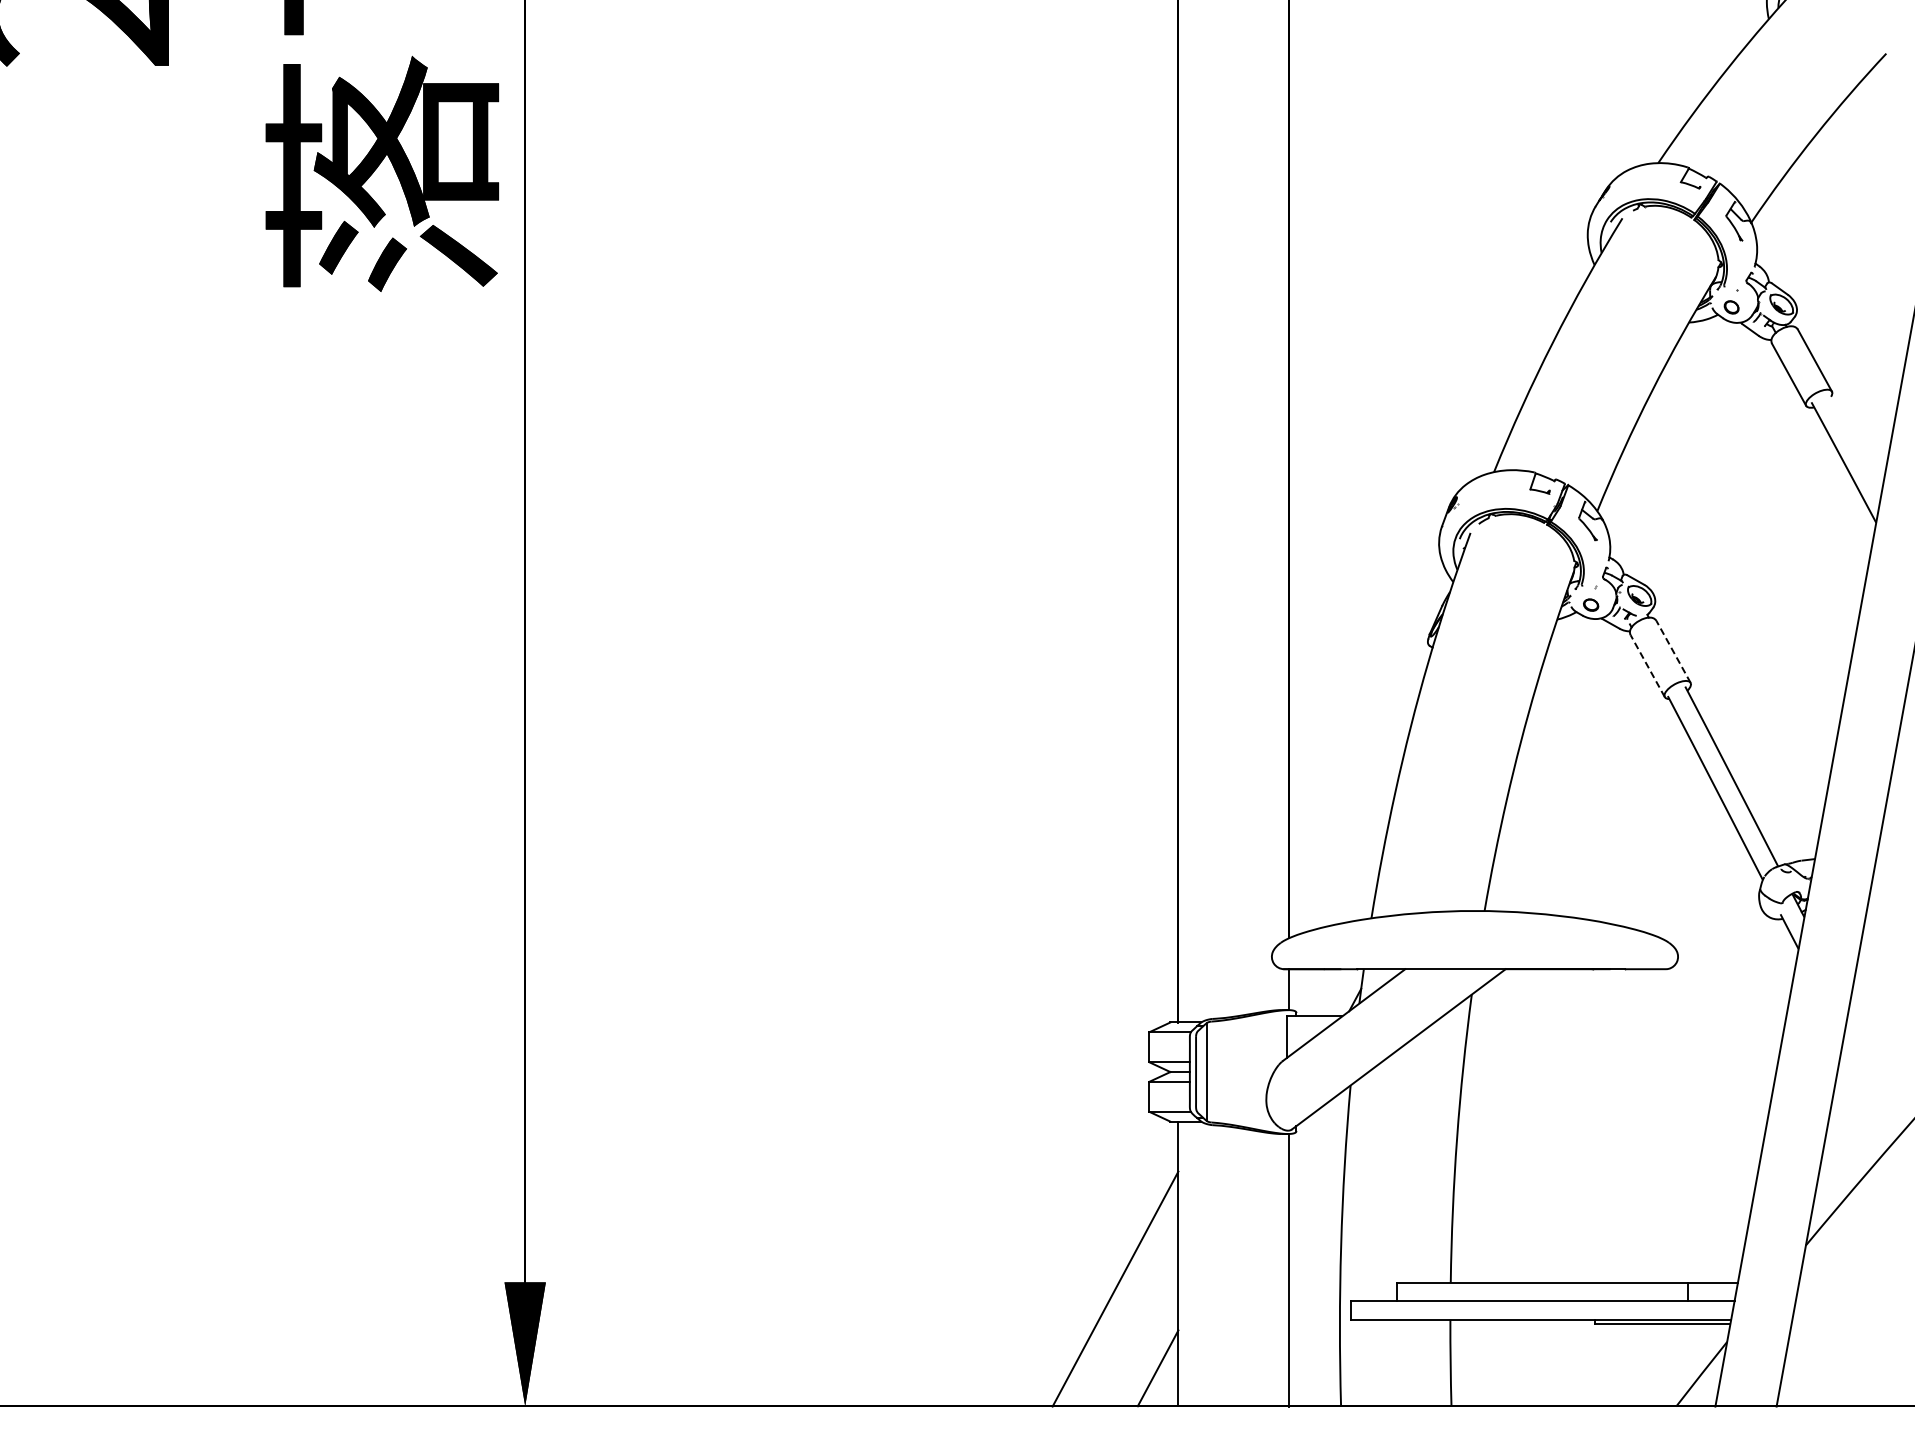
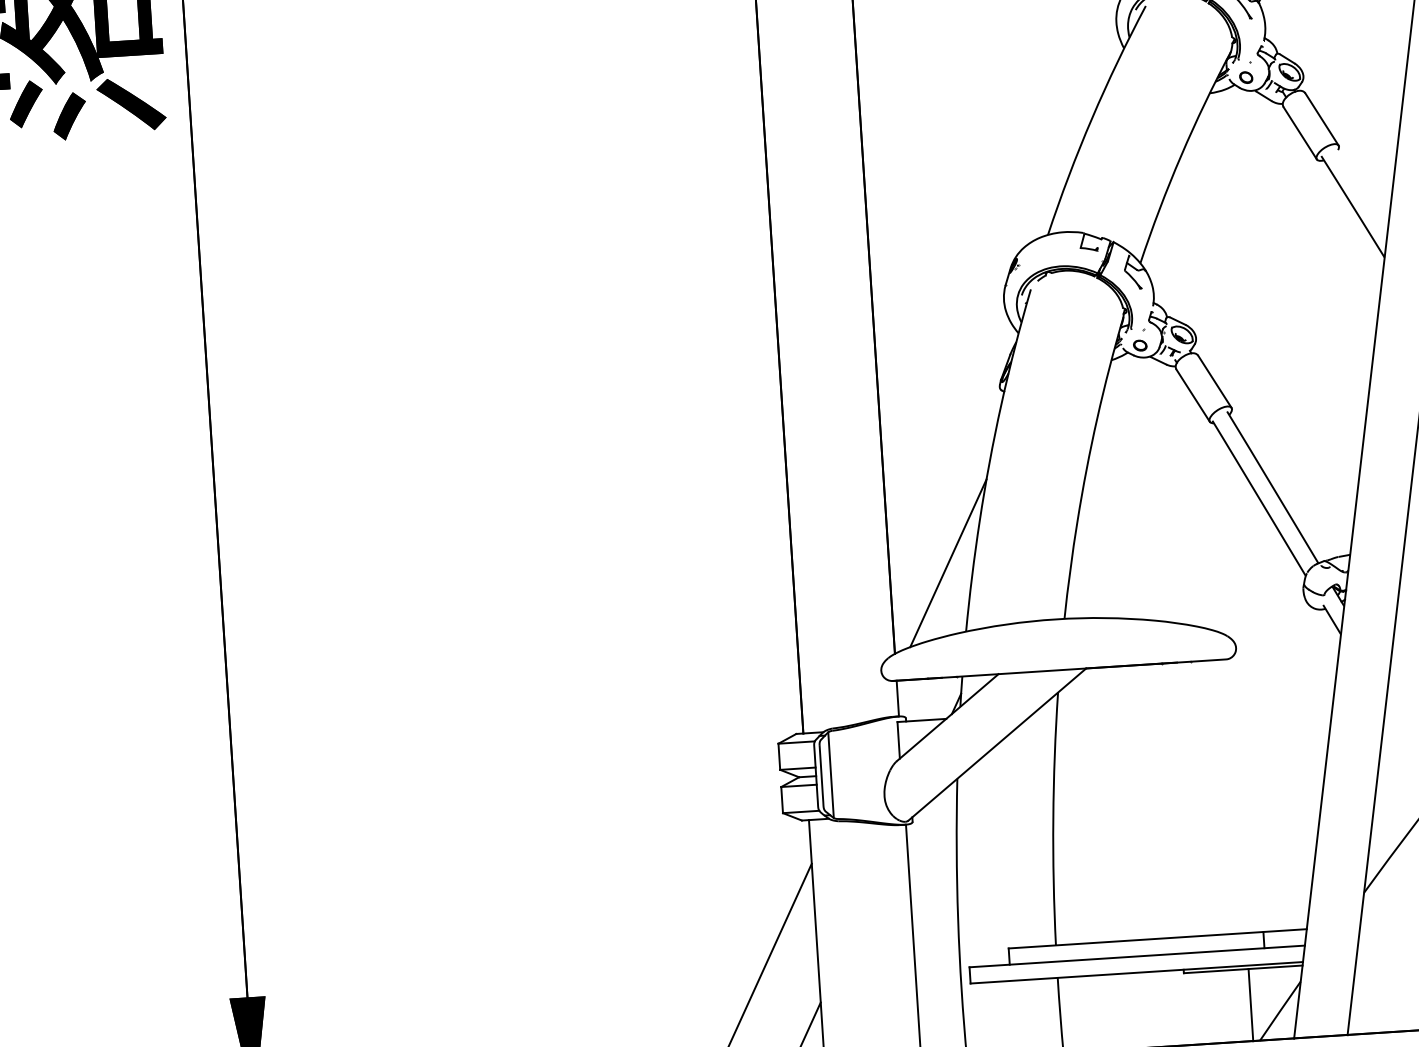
line: (1673, 651) -> (1214, 381), dashed -> solid
line: (1647, 665) -> (1192, 395), dashed -> solid
line: (1356, 838) -> (948, 562), added
line: (1668, 1364) -> (1250, 1004), added

